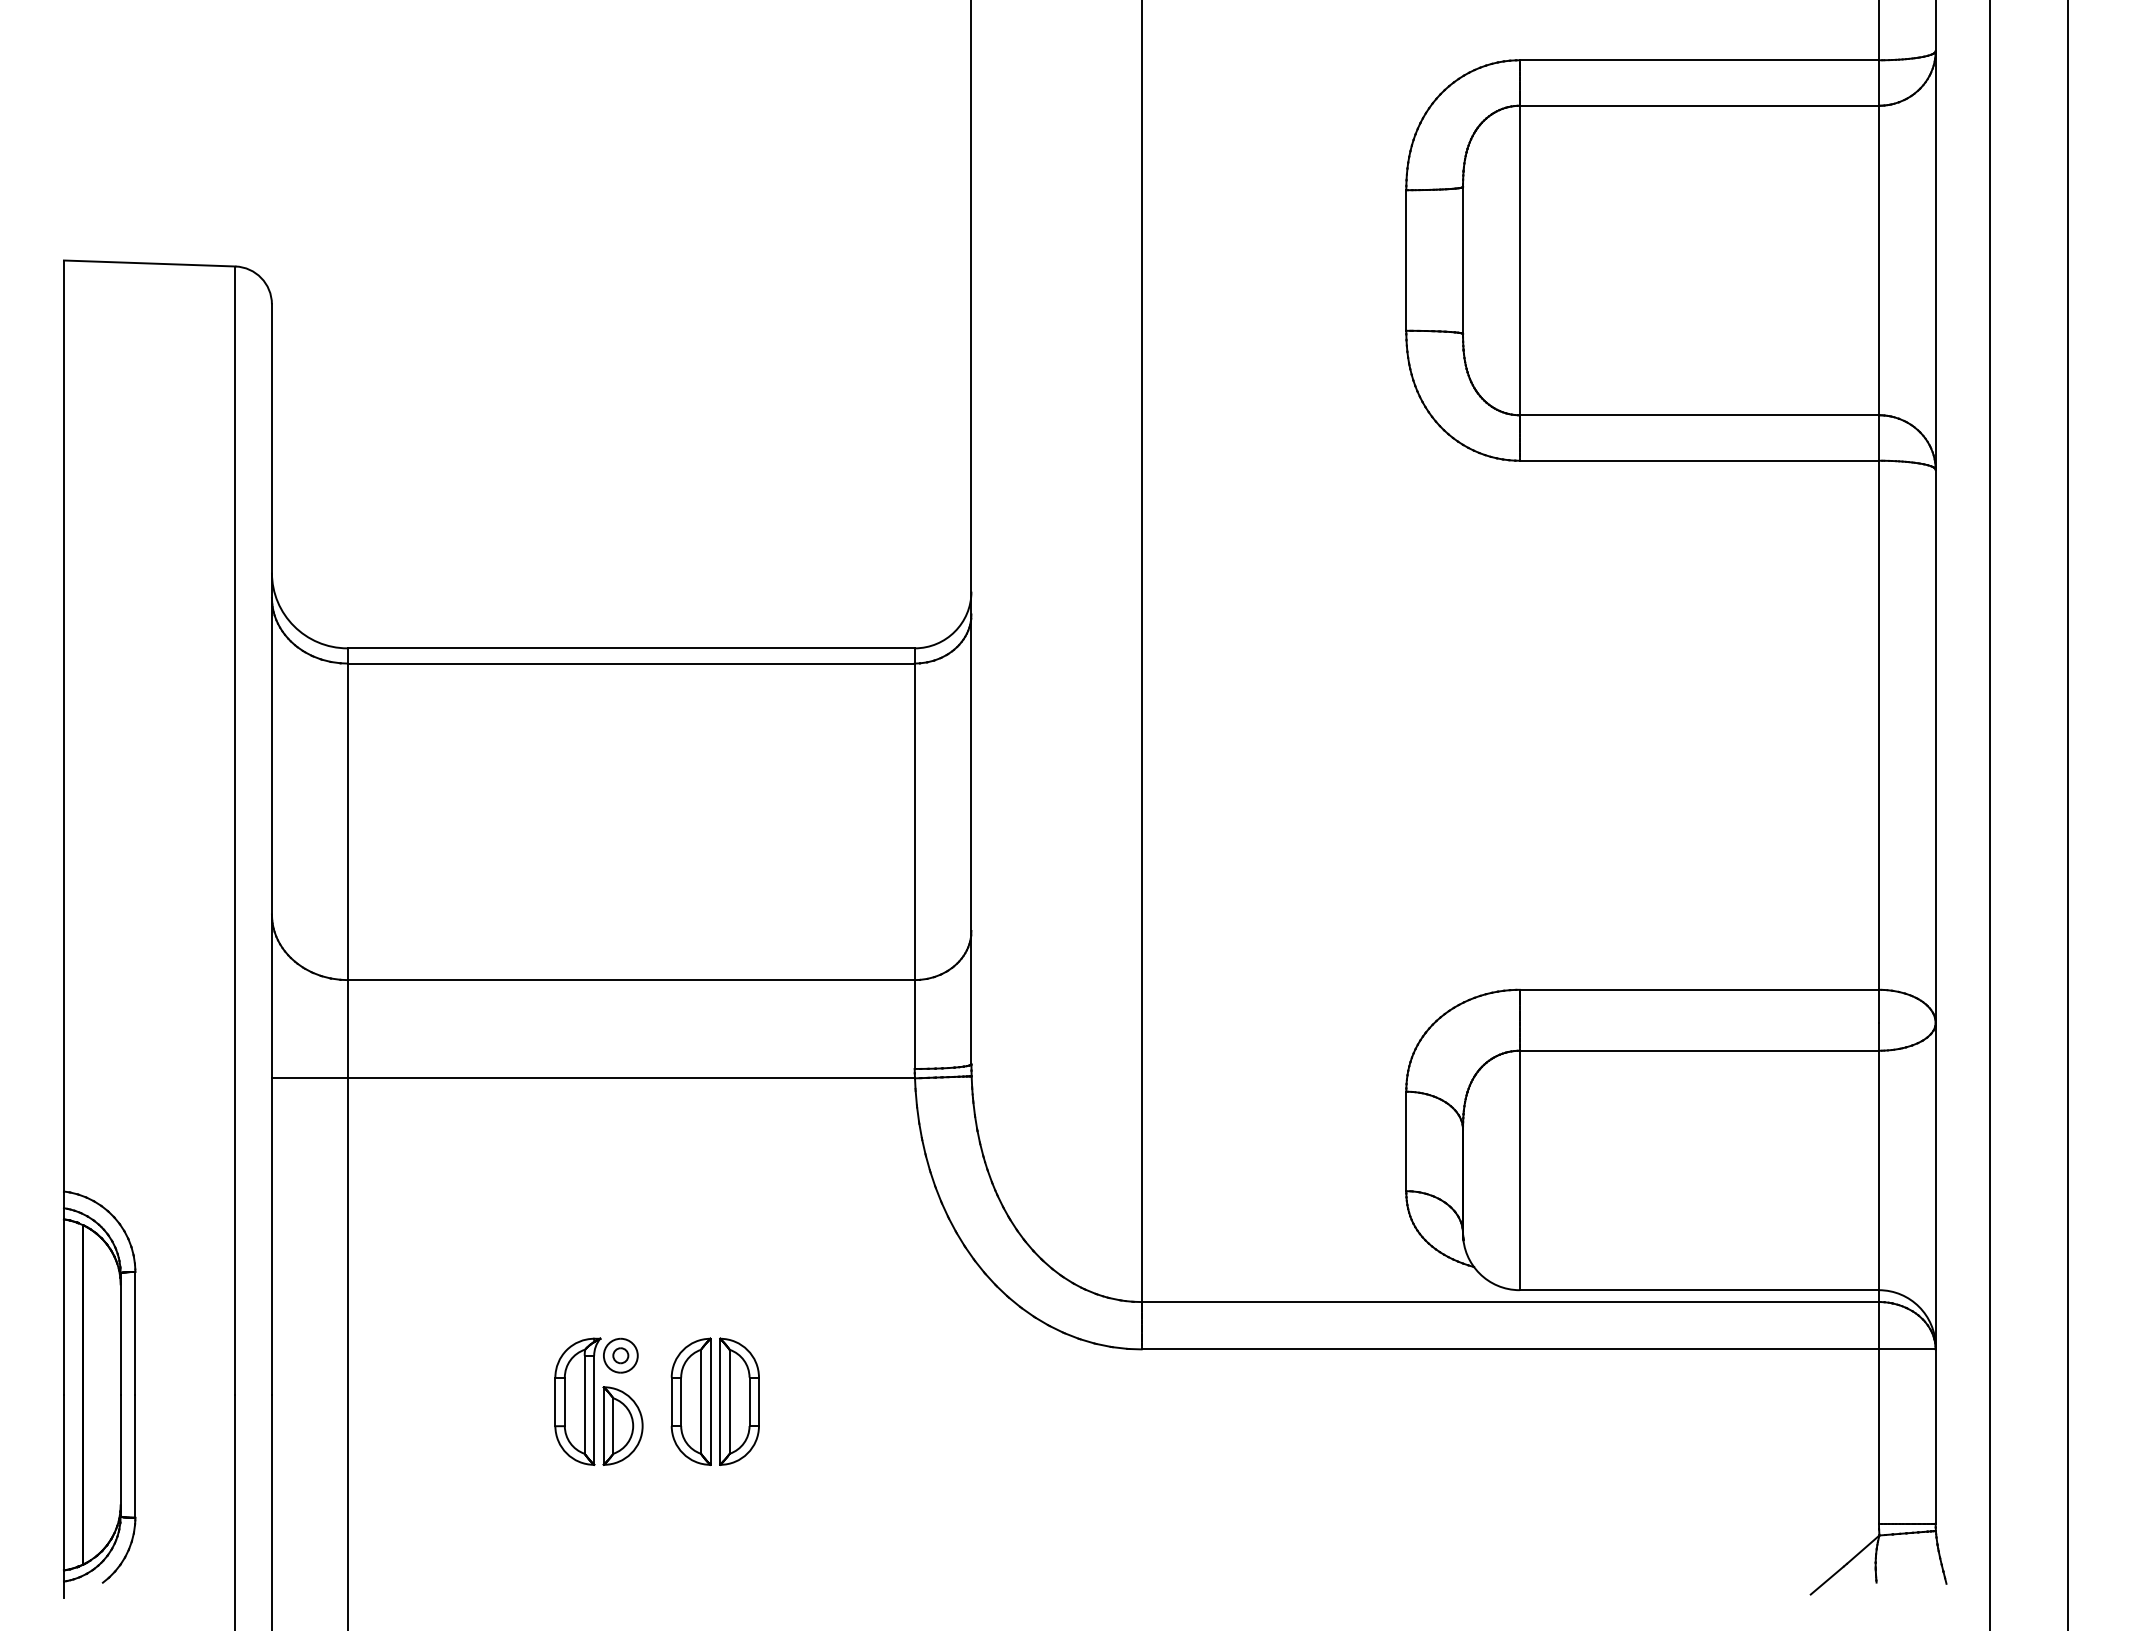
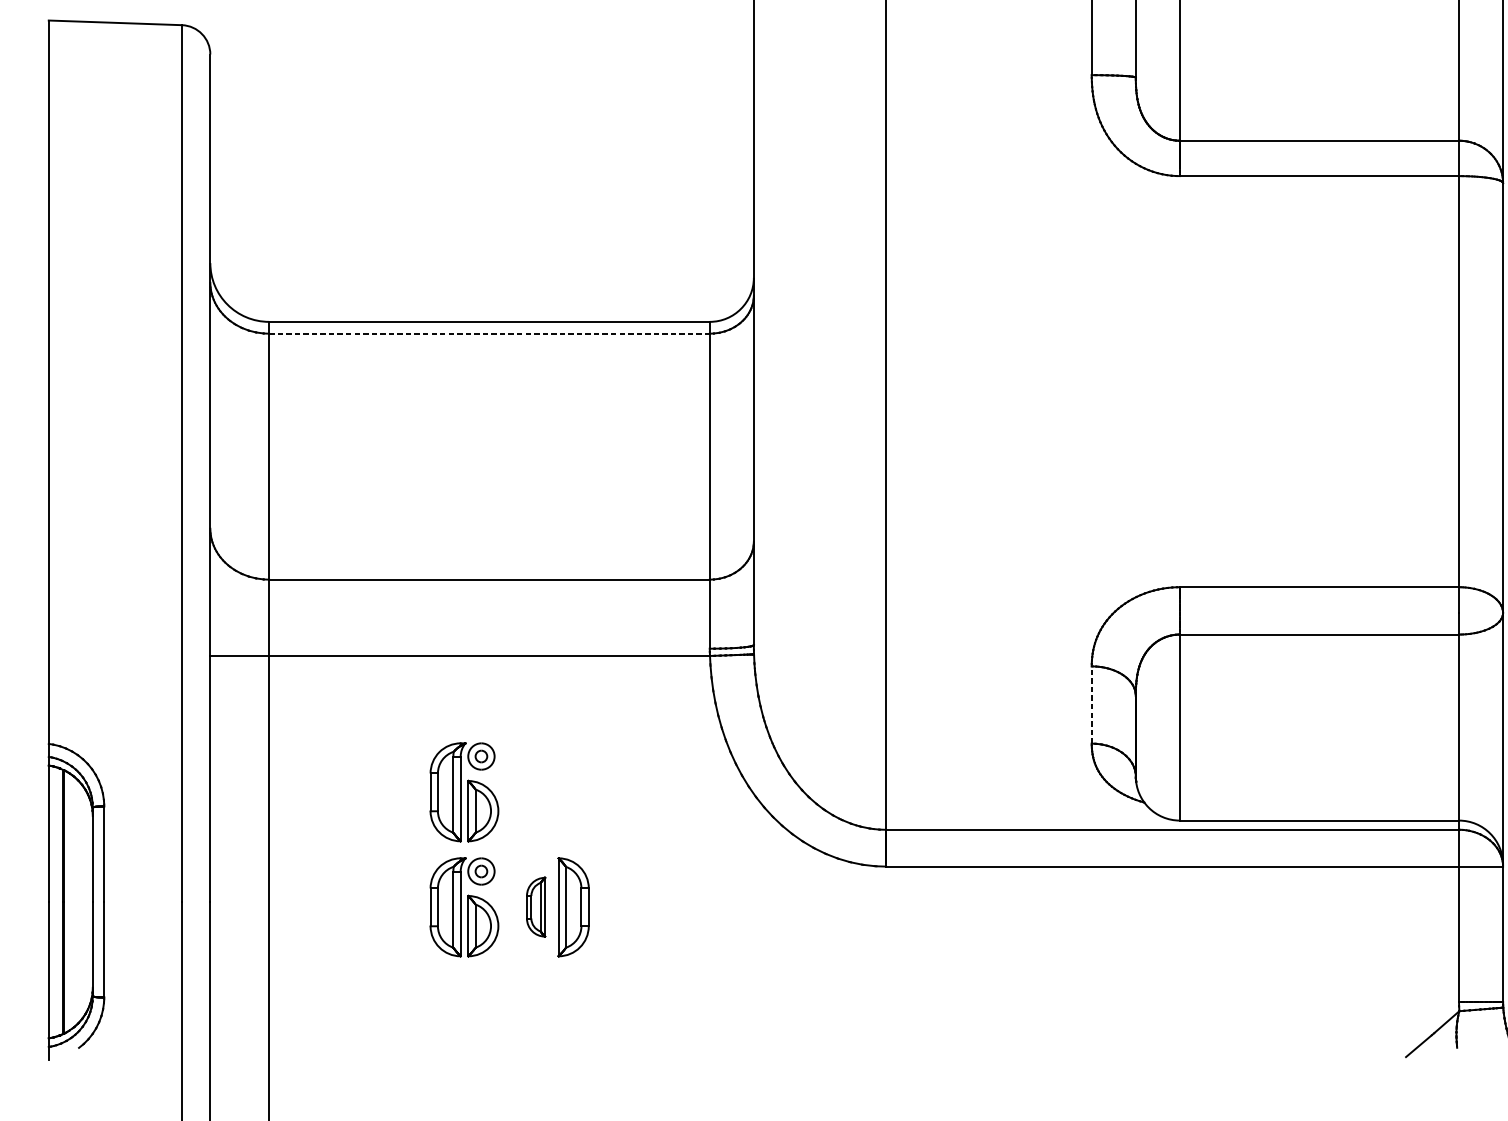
line: (631, 663) -> (489, 333), solid -> dashed
line: (1406, 1141) -> (1091, 705), solid -> dashed
part: (598, 1253) -> (464, 792), added
part: (690, 1401) -> (535, 907), size x0.6

